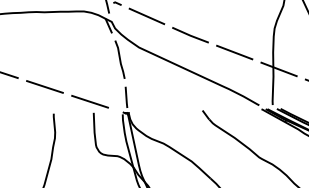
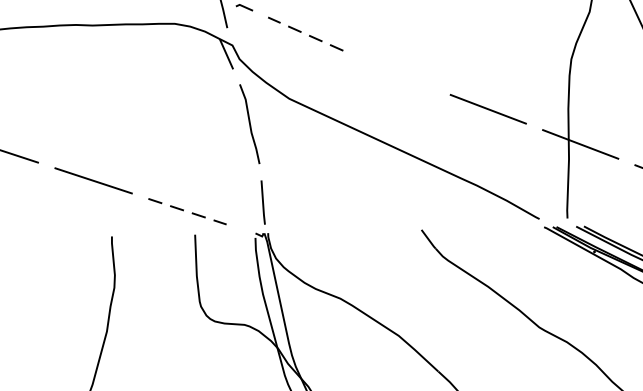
line: (146, 16) -> (304, 34), solid -> dashed
line: (190, 35) -> (396, 73), removed
line: (90, 101) -> (188, 211), solid -> dashed

